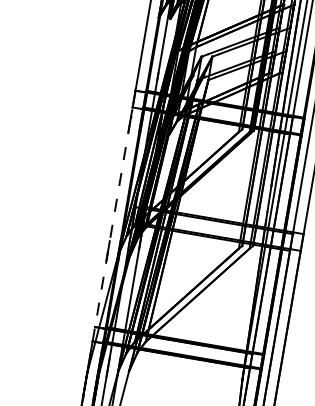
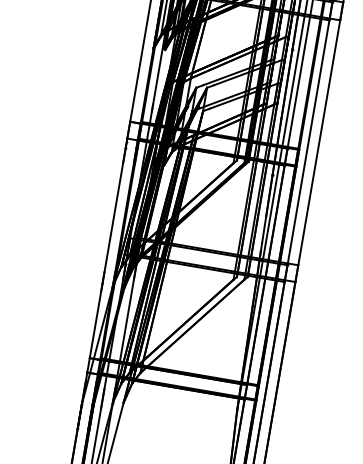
line: (112, 224) -> (107, 255), dashed -> solid

